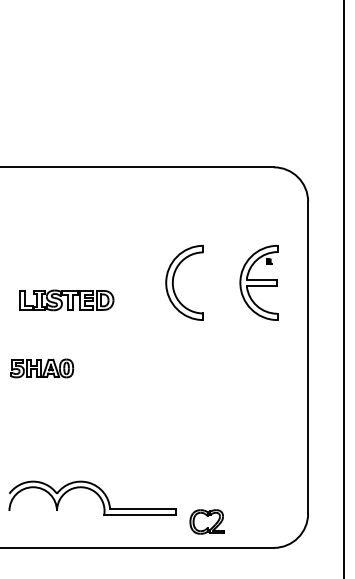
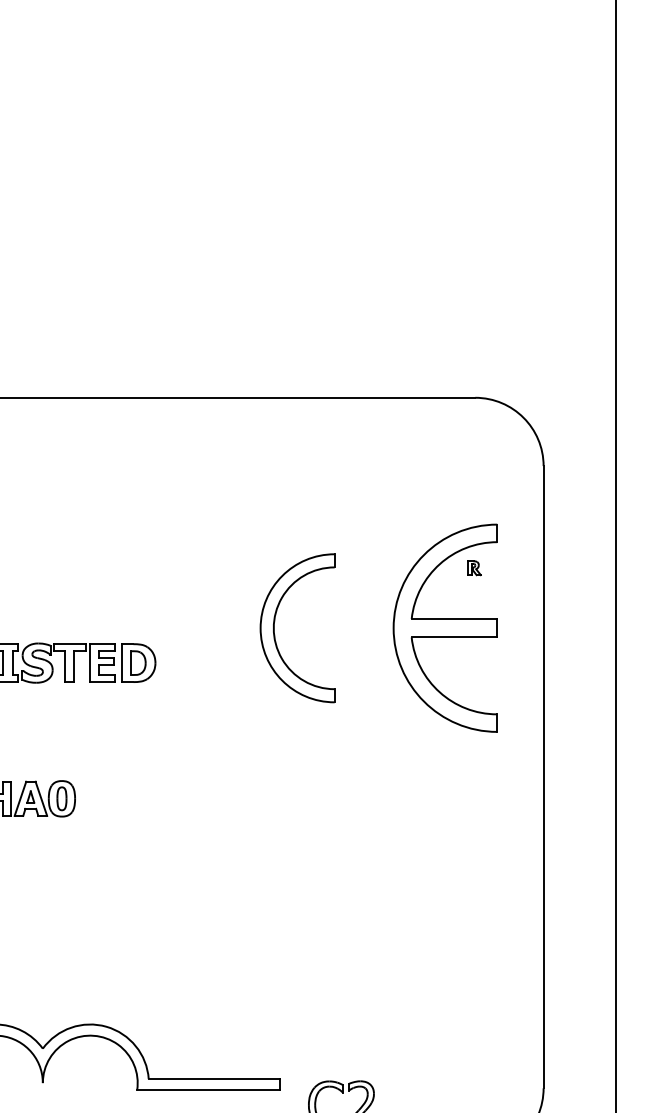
part: (258, 282) -> (444, 627), size x1.4

